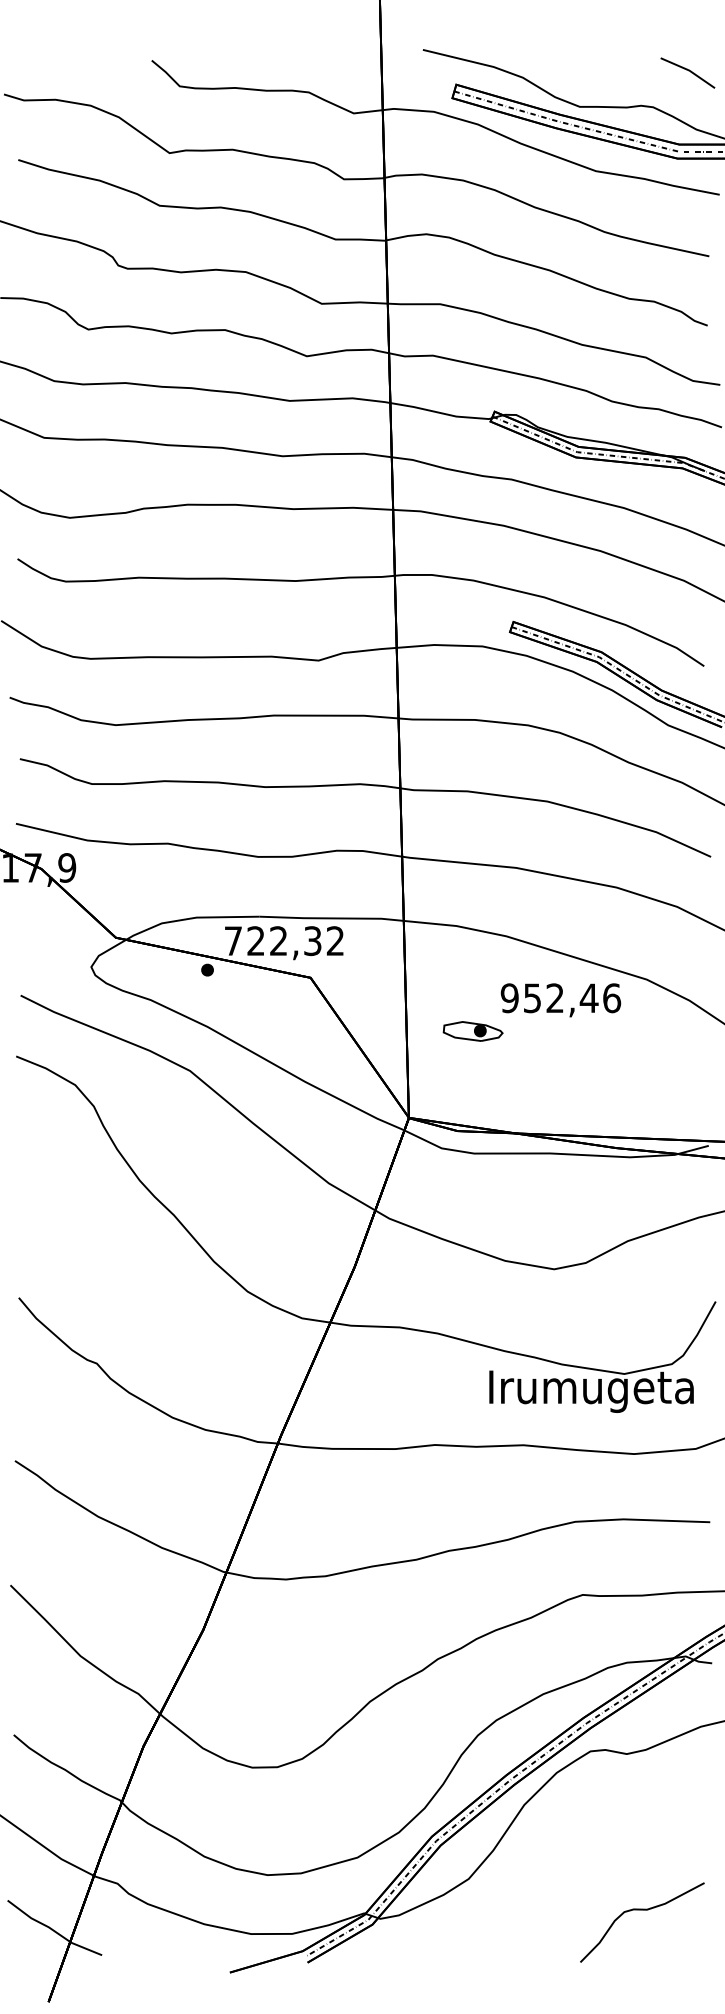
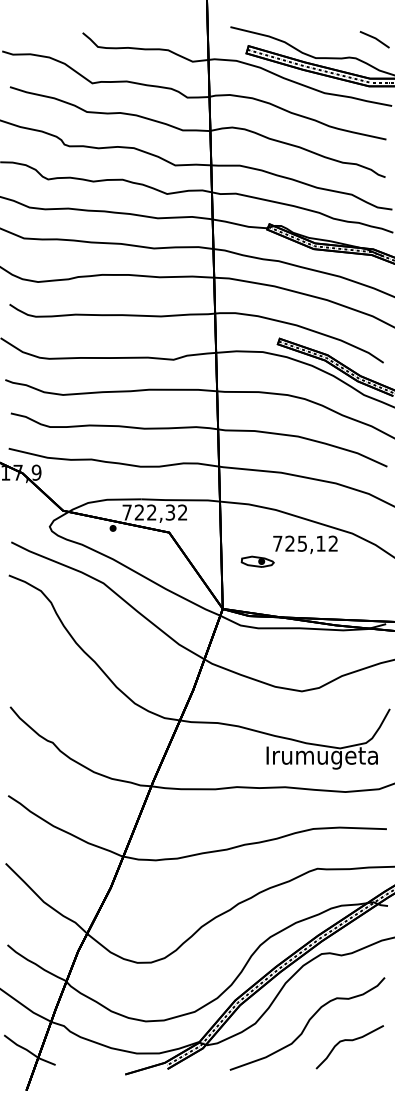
text: (560, 997) -> (305, 543), 952,46 -> 725,12
curve: (564, 1878) -> (307, 1023), added

